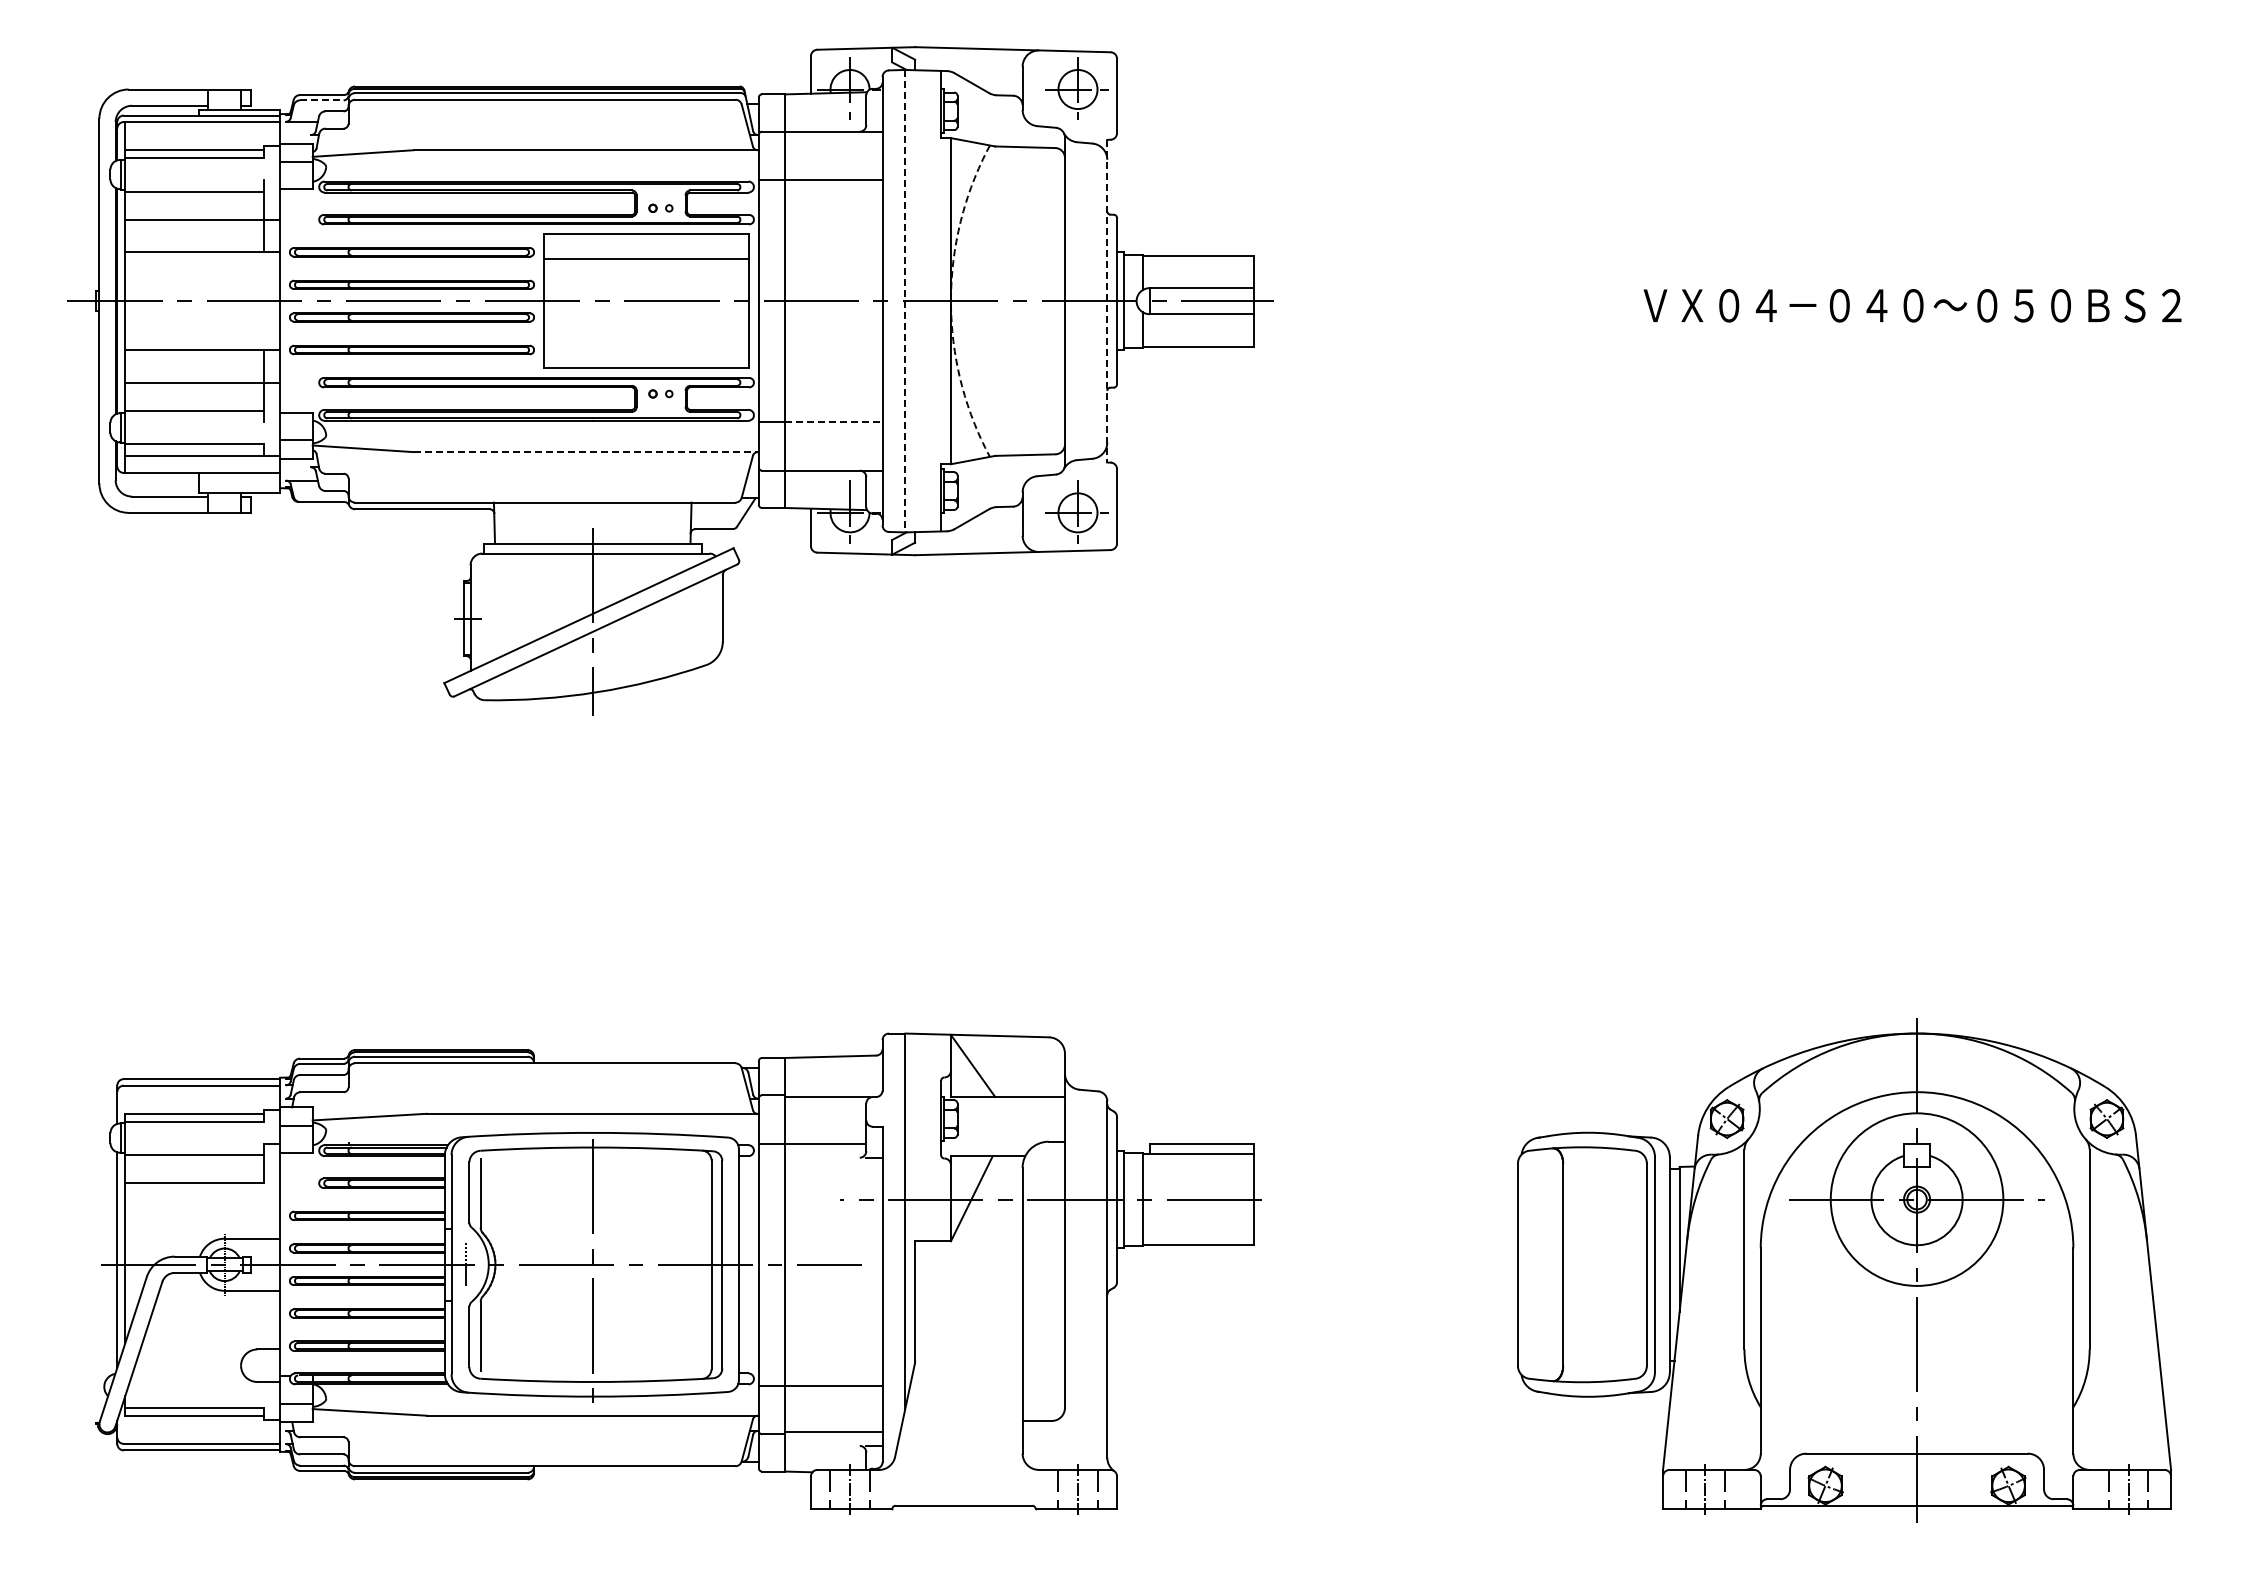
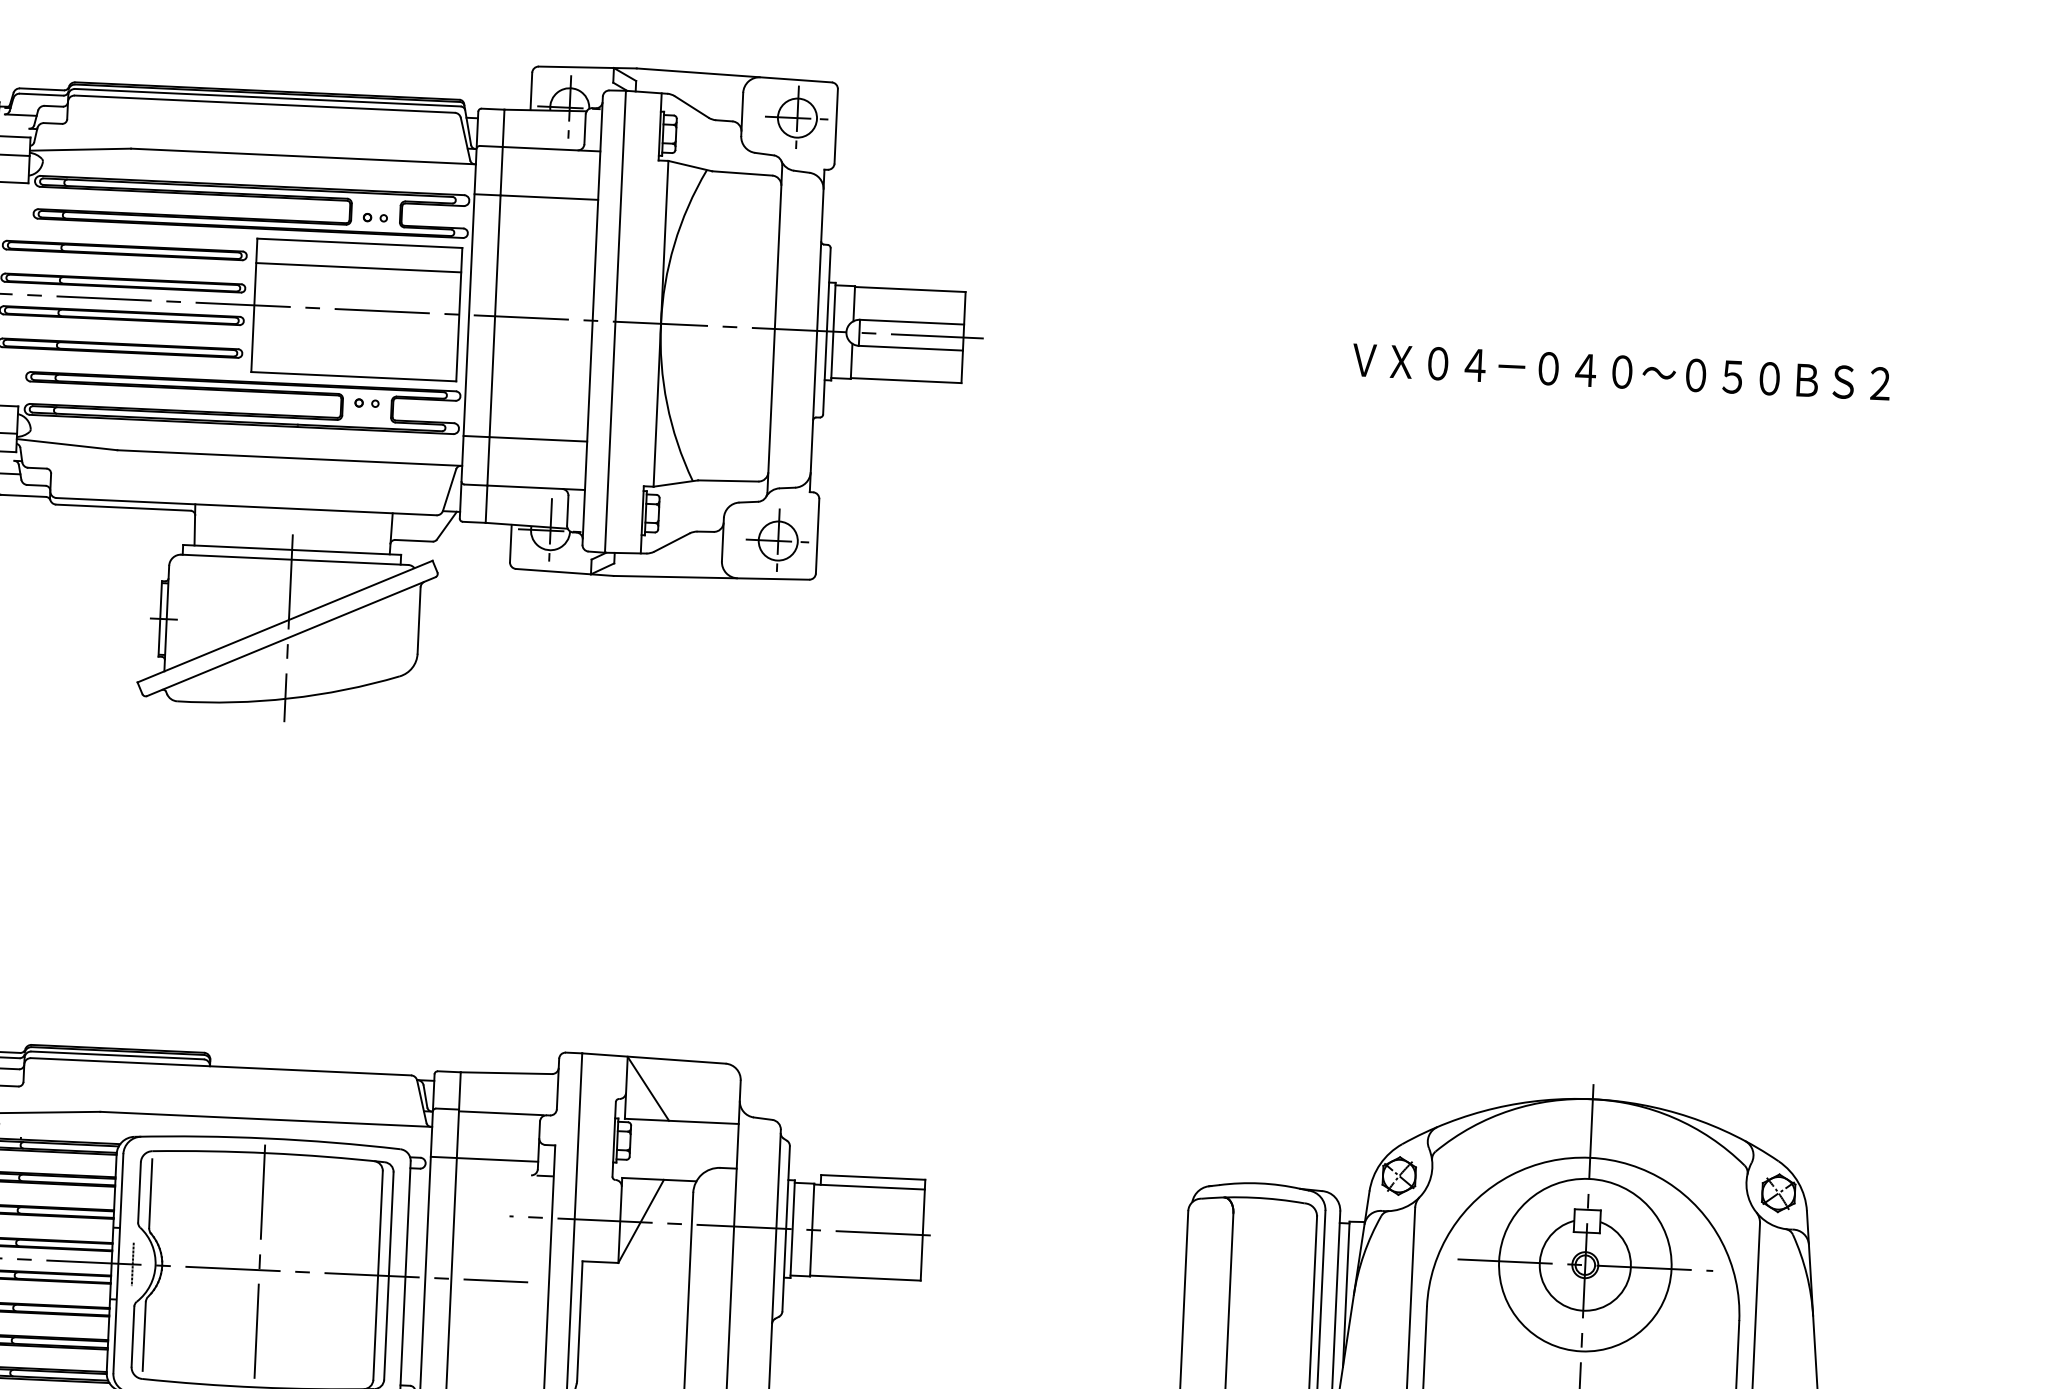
line: (321, 100) -> (41, 94), dashed -> solid
line: (905, 301) -> (615, 322), dashed -> solid
arc: (950, 301) -> (660, 324), dashed -> solid
line: (1107, 301) -> (817, 331), dashed -> solid
line: (833, 422) -> (538, 439), dashed -> solid
line: (586, 452) -> (290, 458), dashed -> solid

